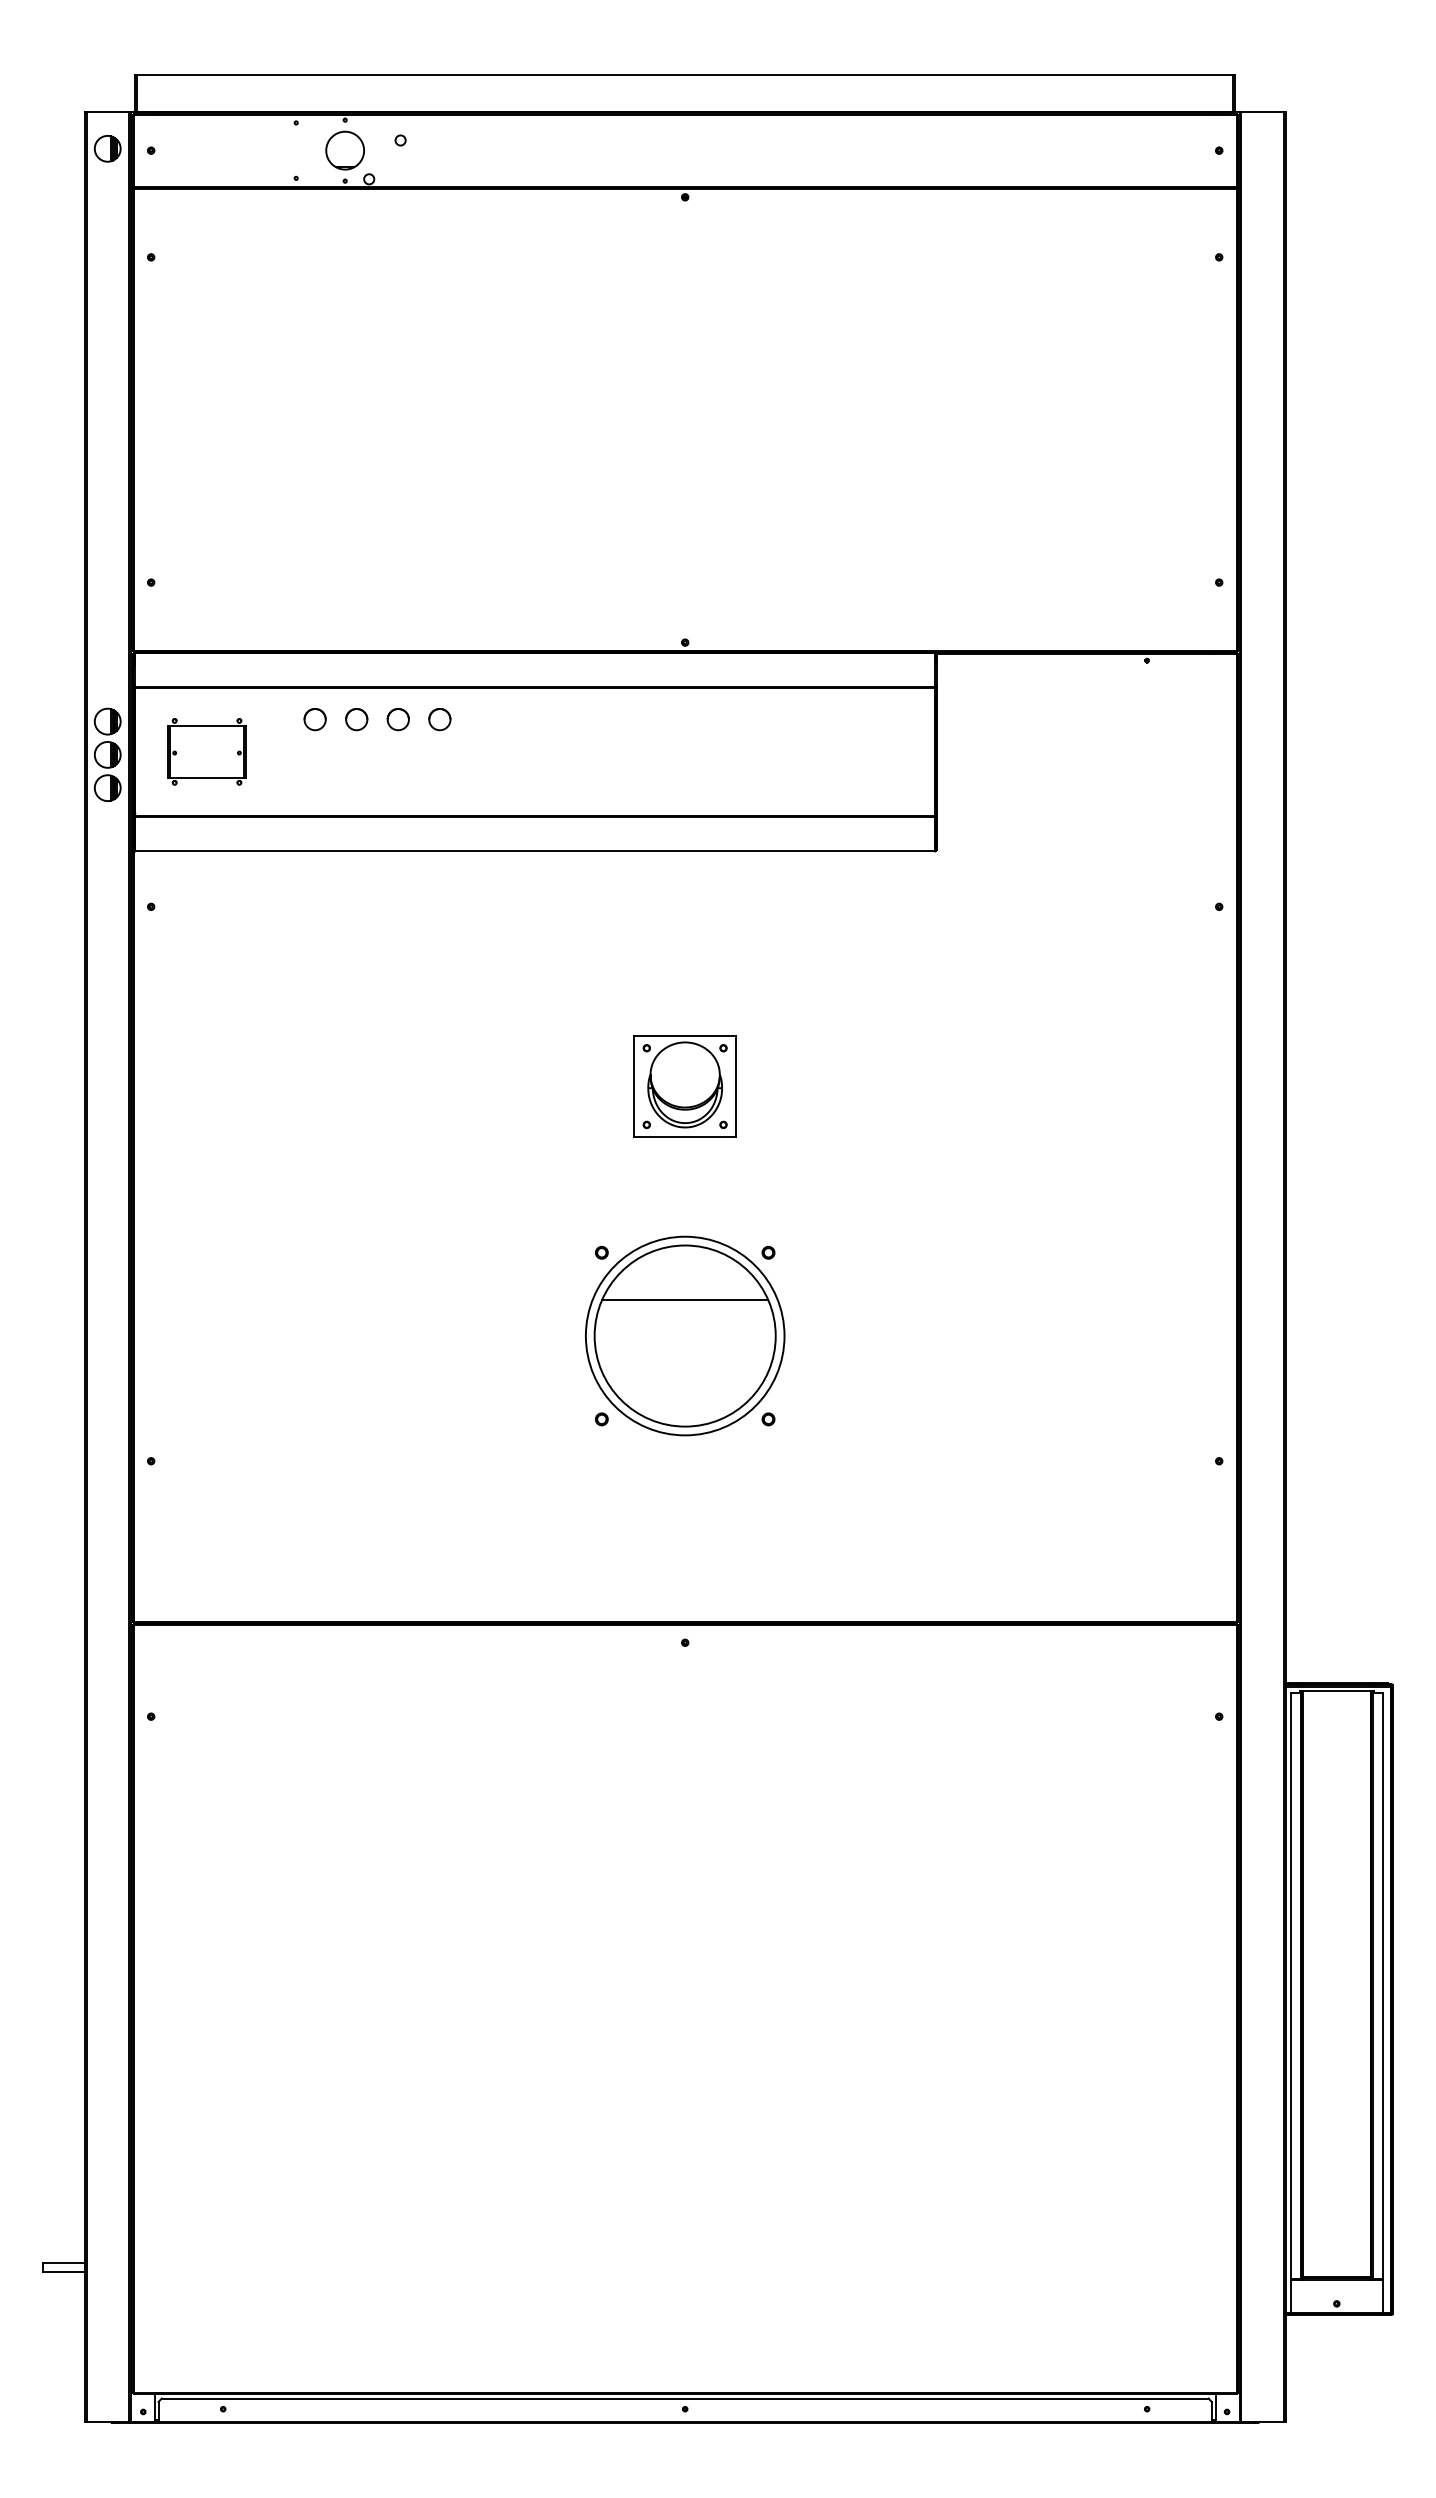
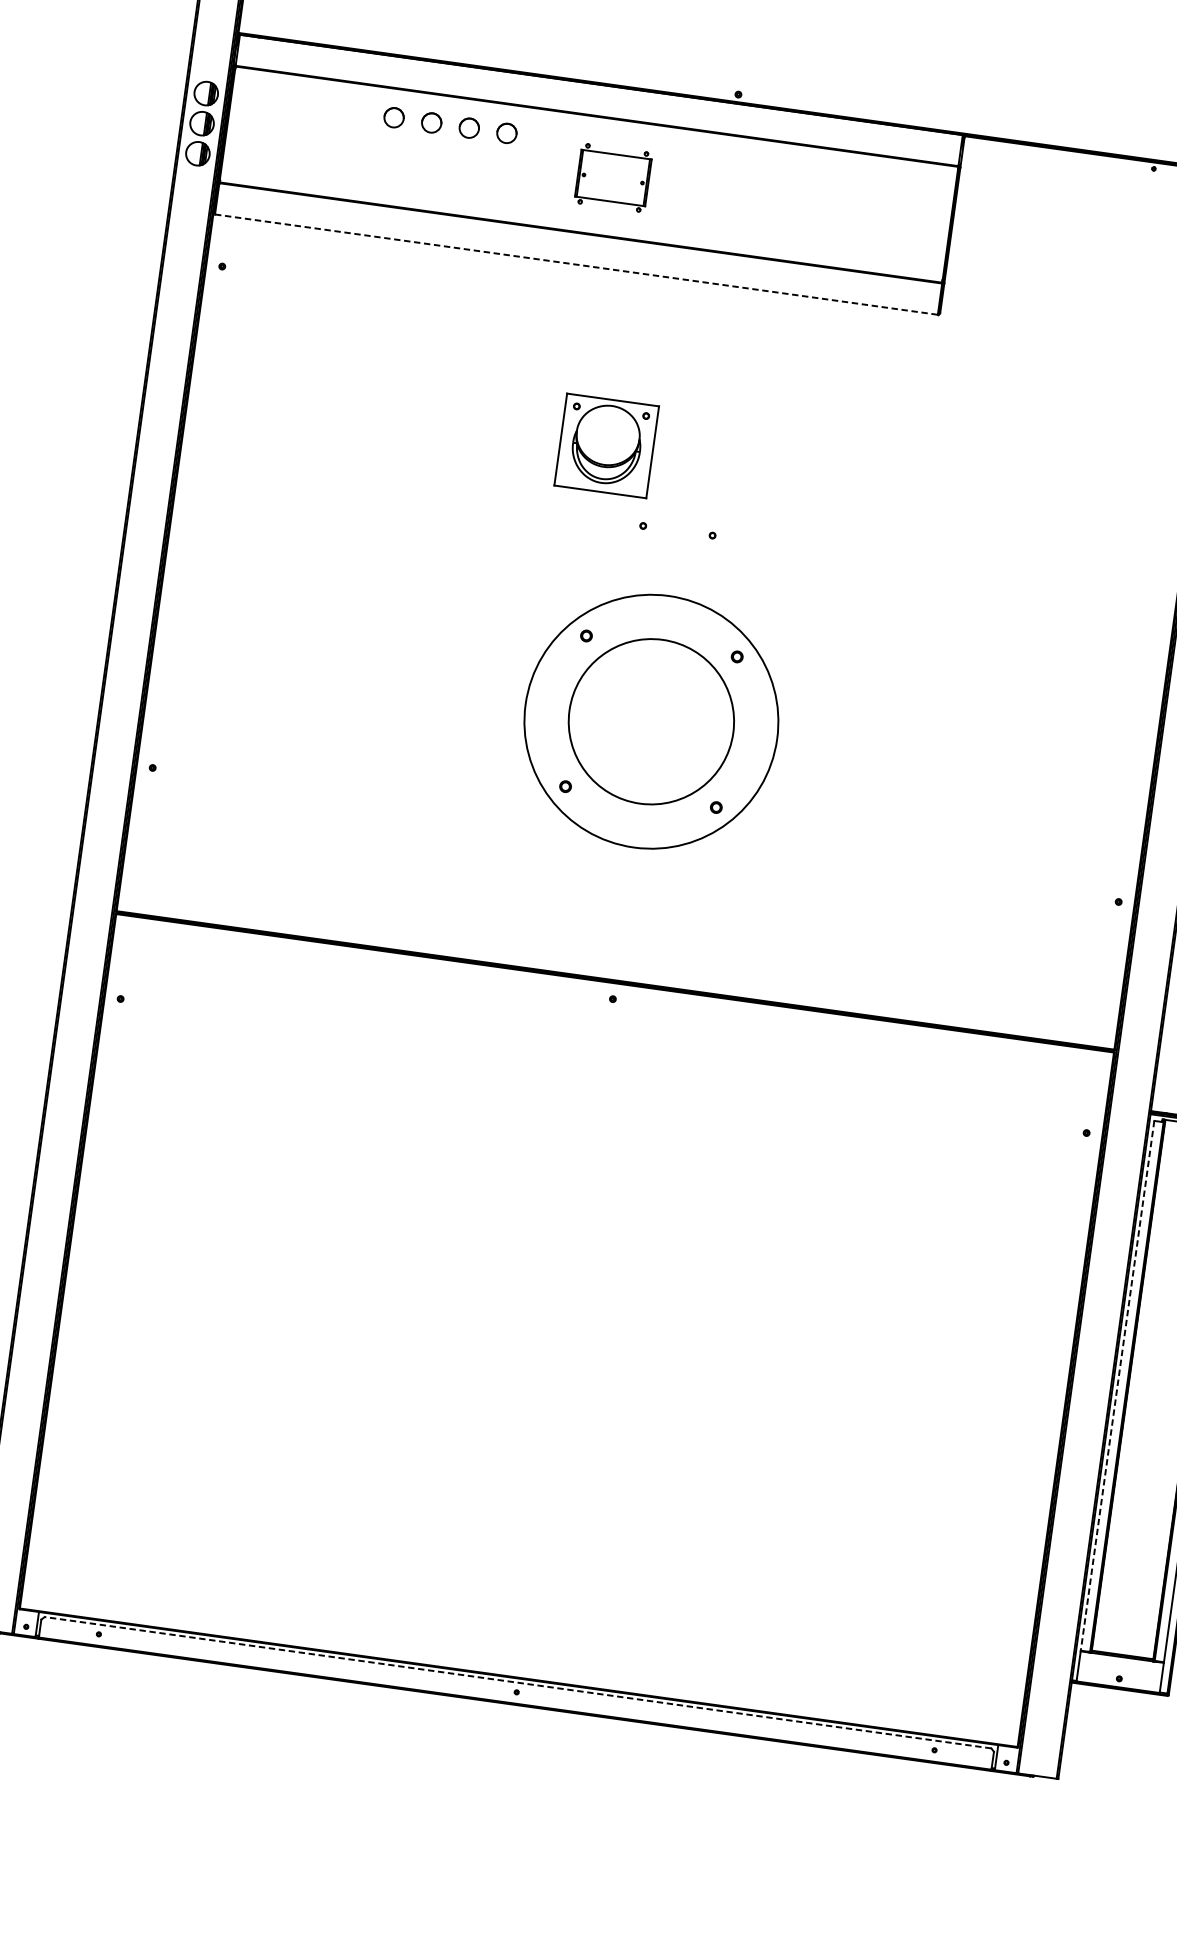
part: (206, 751) -> (612, 177), moved
line: (535, 851) -> (576, 264), solid -> dashed
part: (684, 1086) -> (606, 445), moved
line: (684, 1300) -> (655, 689), removed
circle: (684, 1335) -> (650, 721), size x1.4
line: (1290, 1986) -> (1117, 1386), solid -> dashed
line: (684, 2398) -> (517, 1682), solid -> dashed

